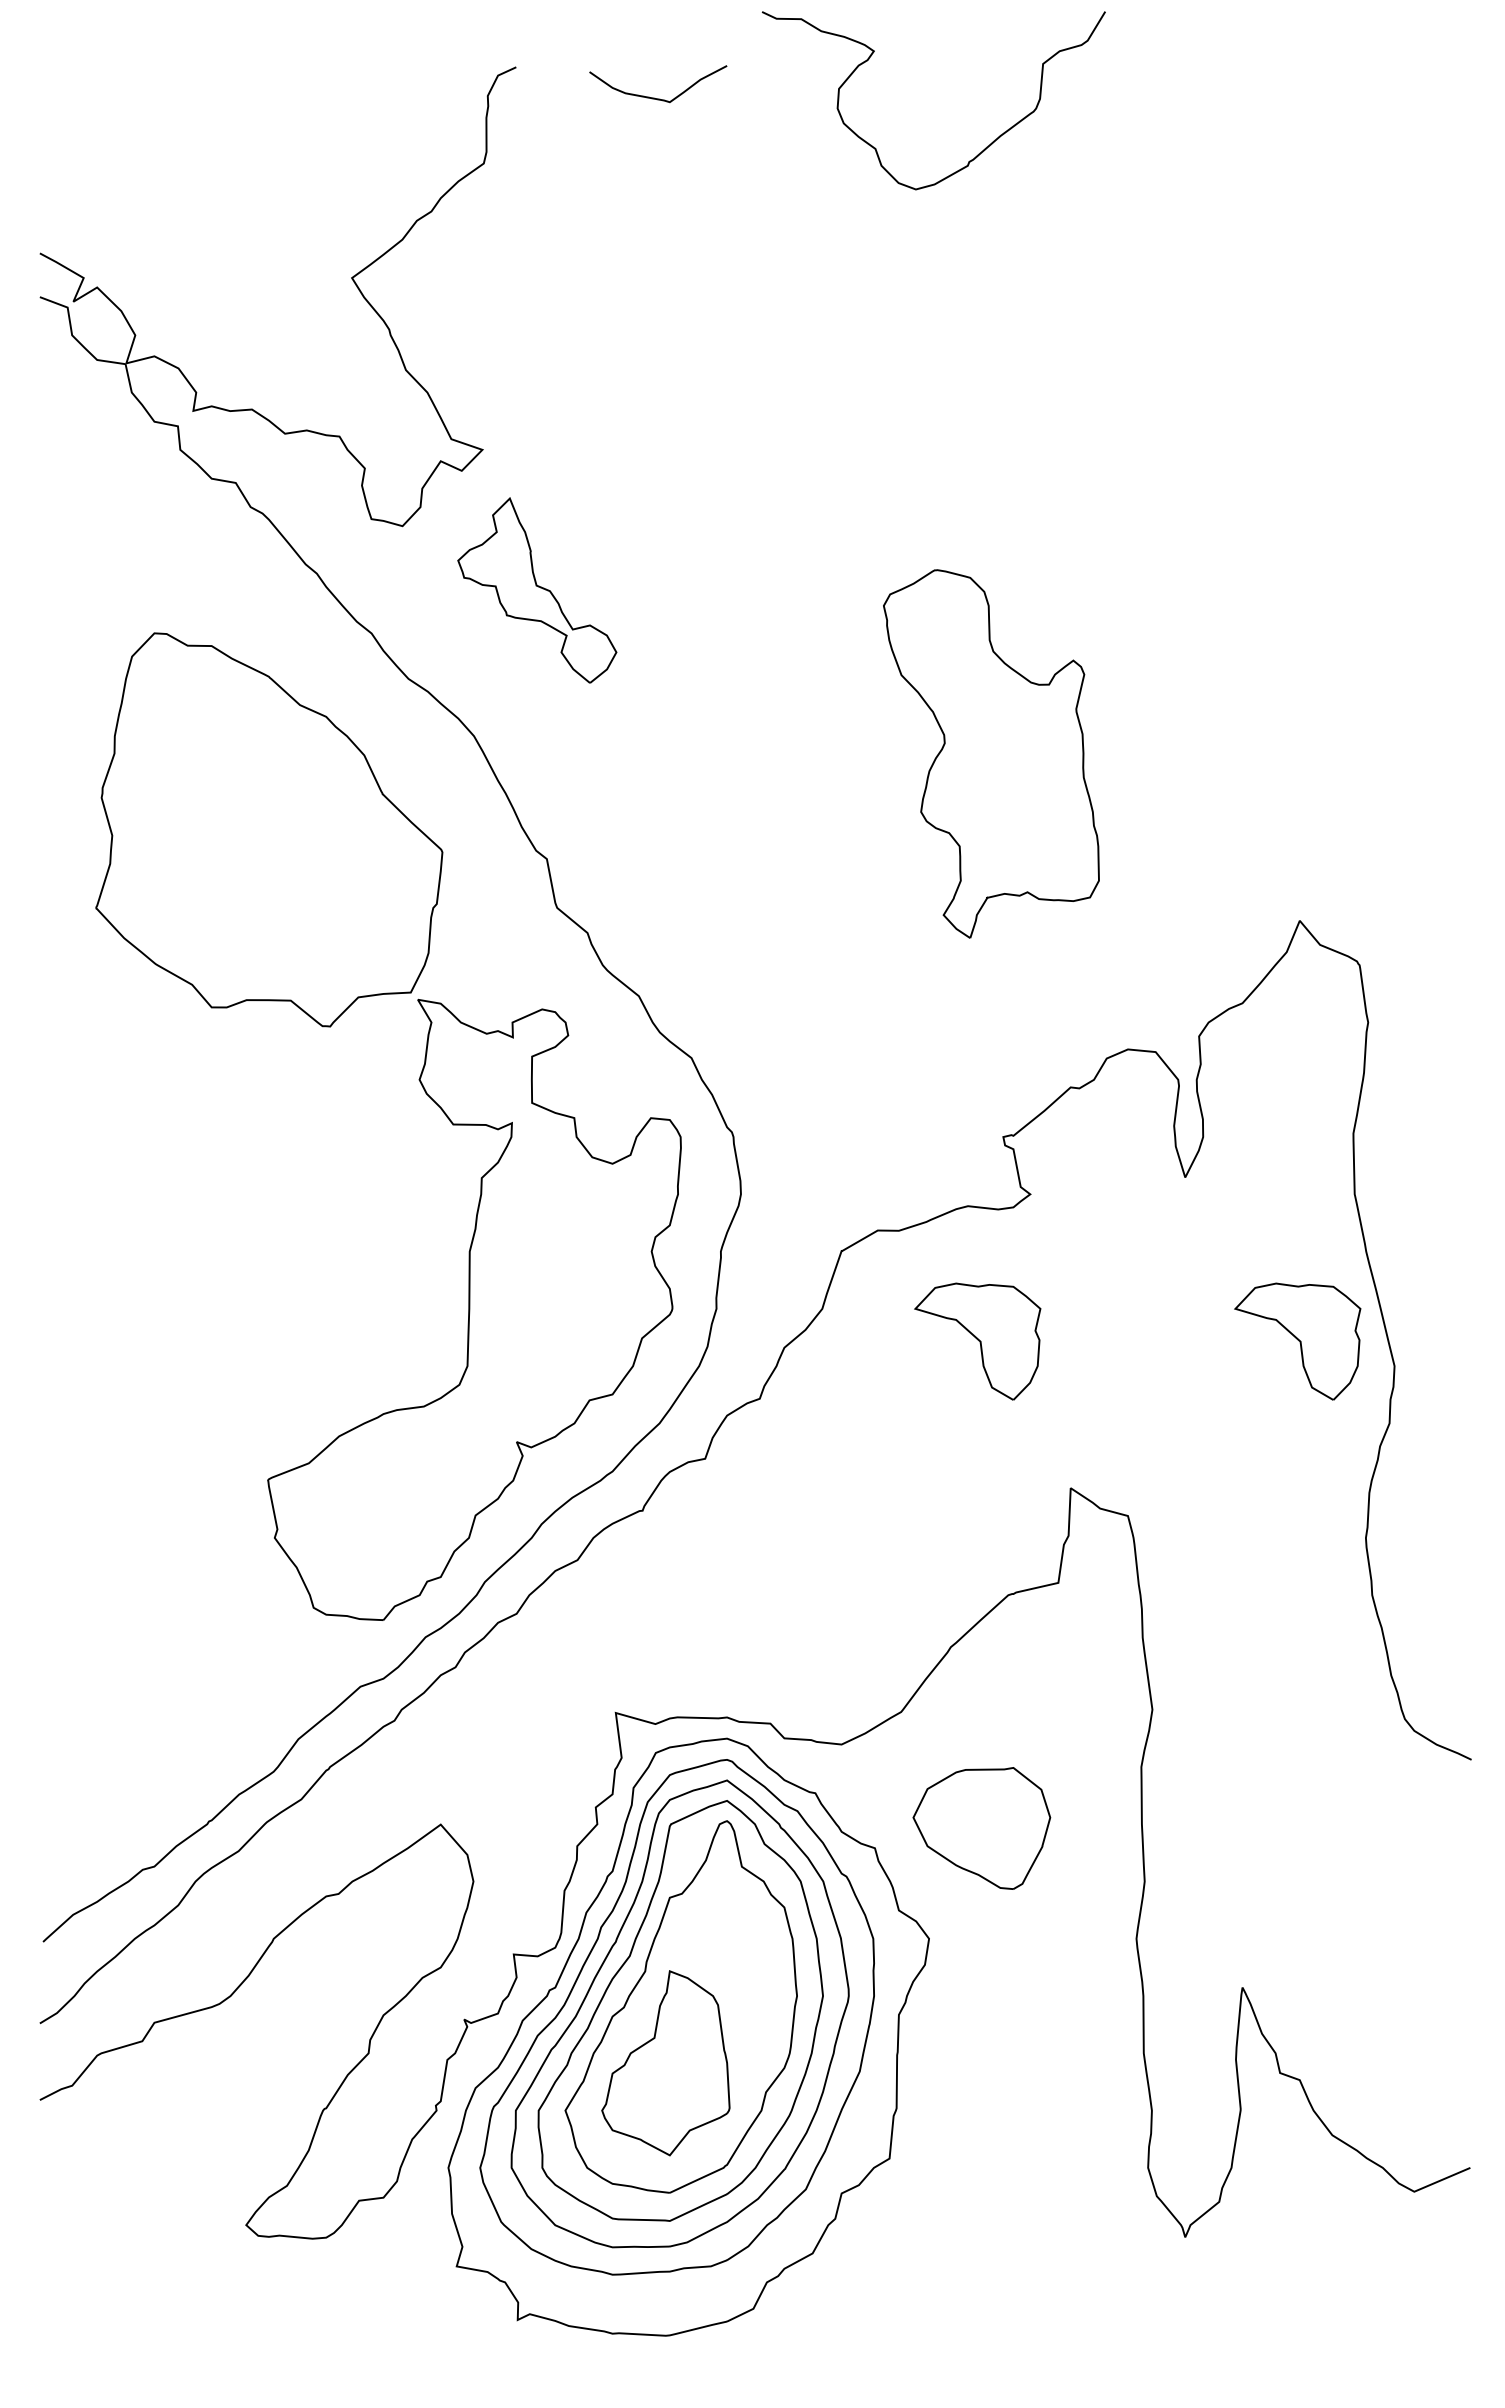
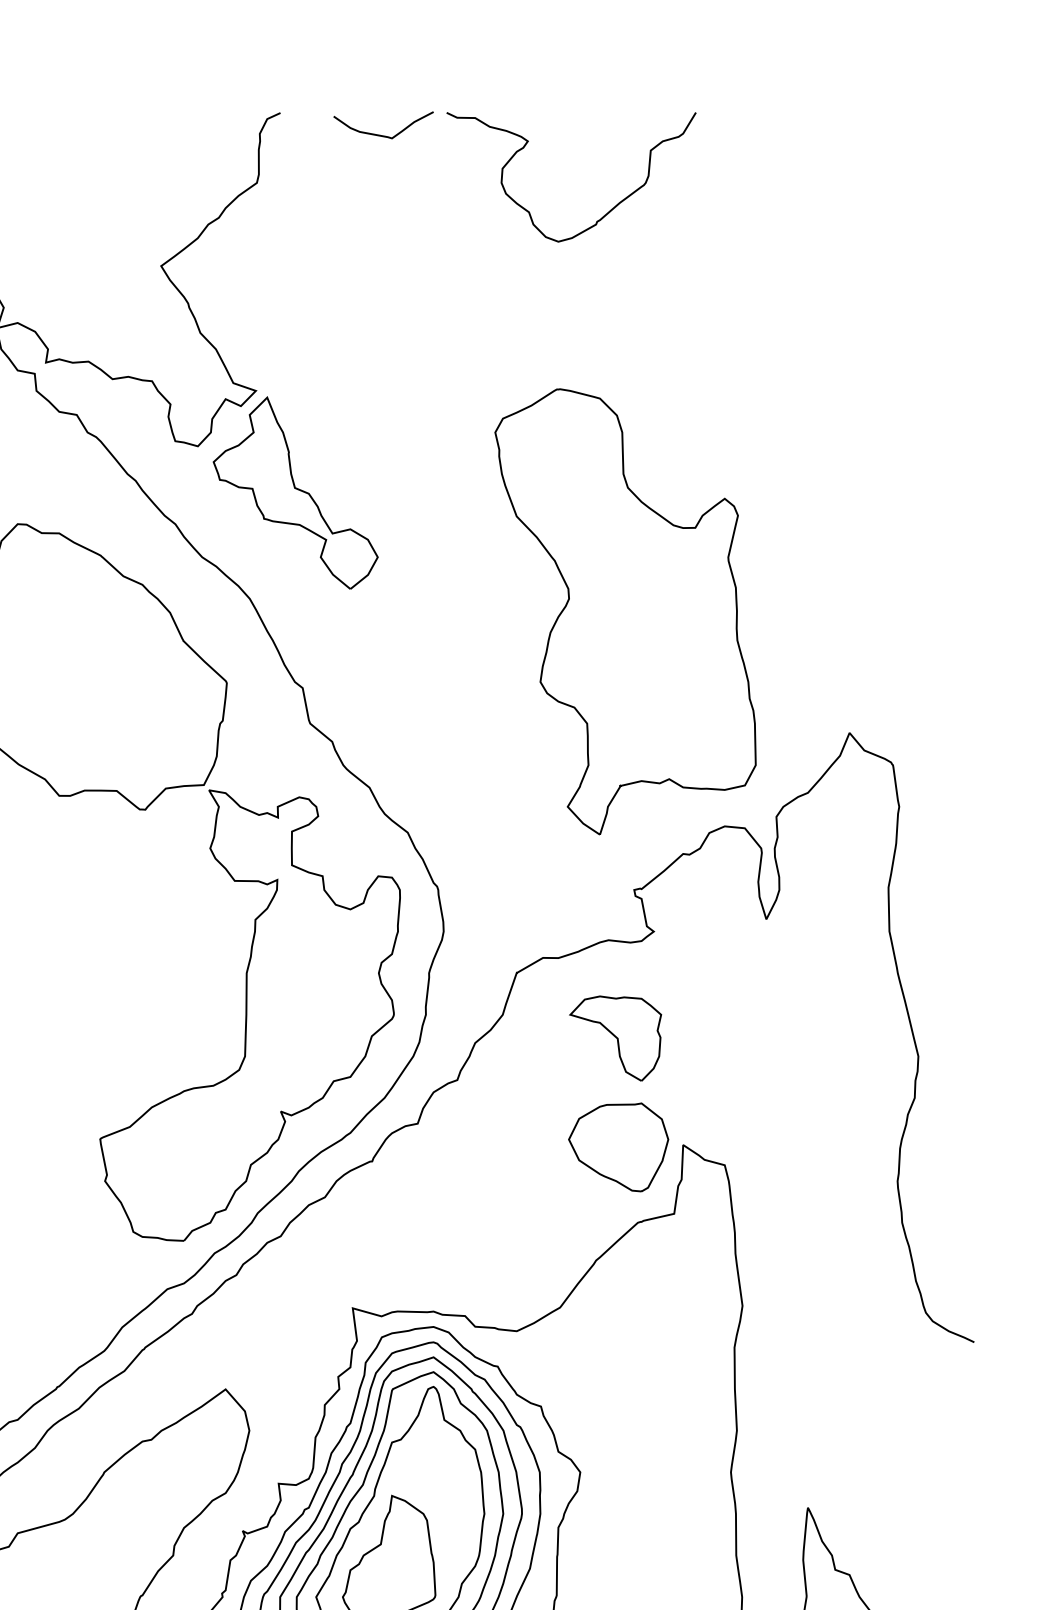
curve: (978, 153) -> (603, 215), moved
part: (537, 590) -> (295, 493), size x1.43
part: (991, 753) -> (625, 611), size x1.67
part: (1297, 1341) -> (847, 1038), removed
part: (981, 1828) -> (618, 1147), moved

